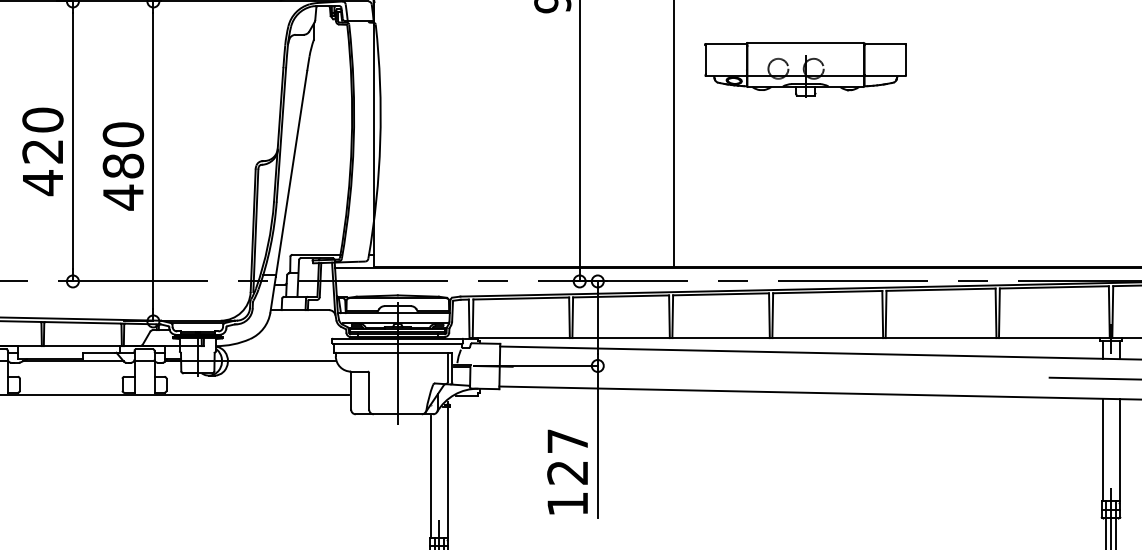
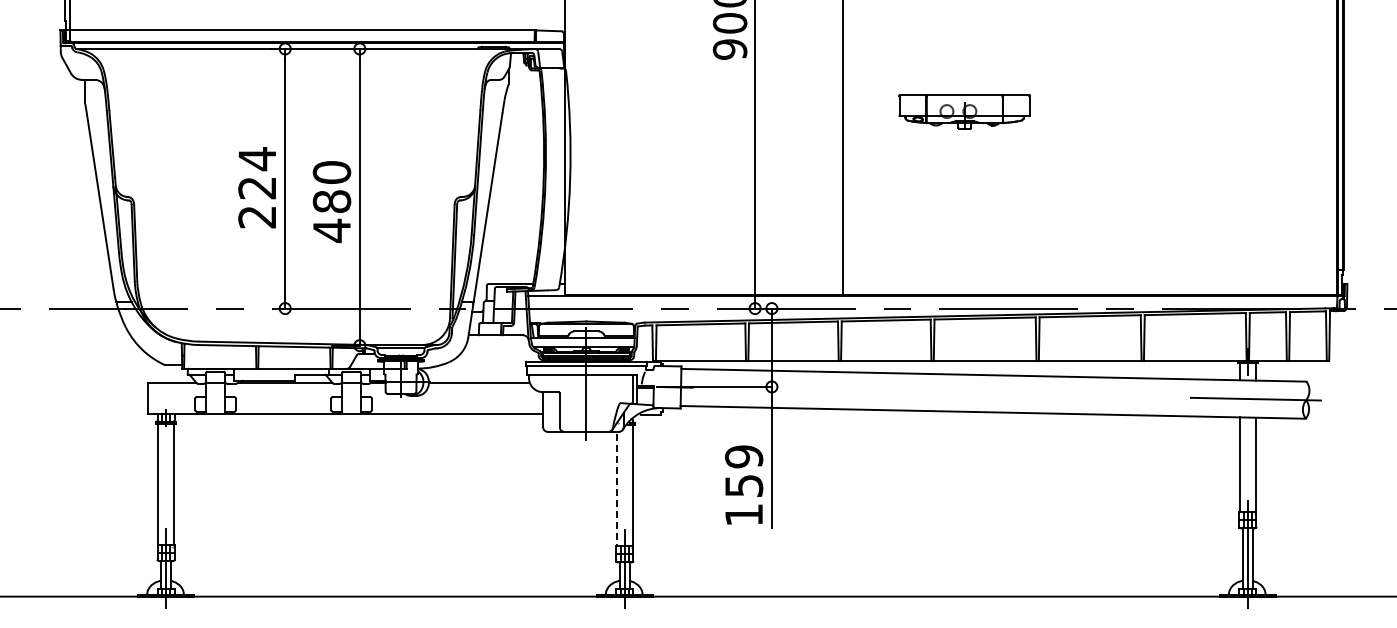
part: (805, 68) -> (964, 111), size x0.7
text: (43, 151) -> (257, 188), 420 -> 224
text: (568, 457) -> (744, 471), 127 -> 159
line: (430, 477) -> (616, 490), solid -> dashed

